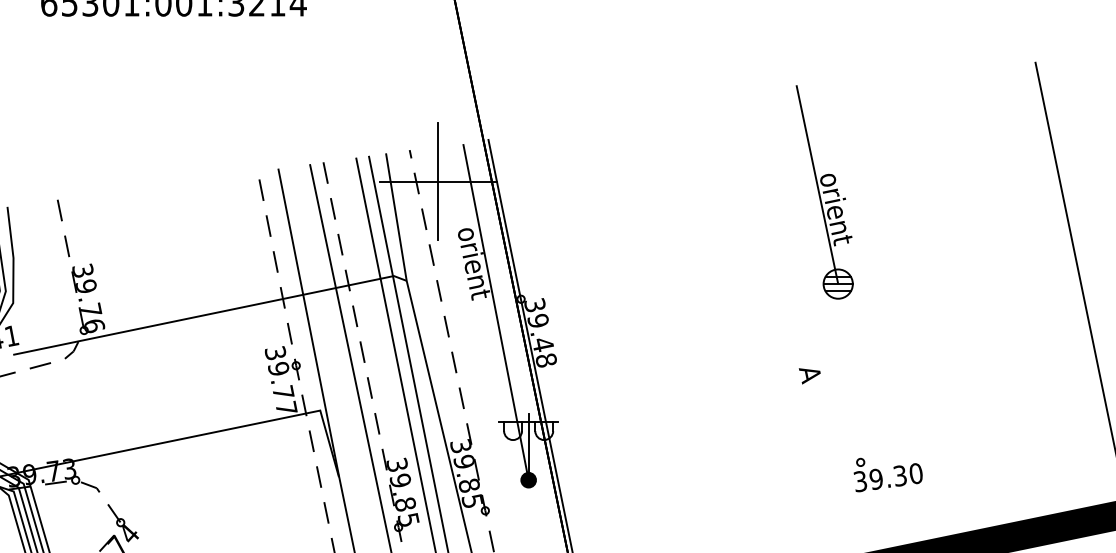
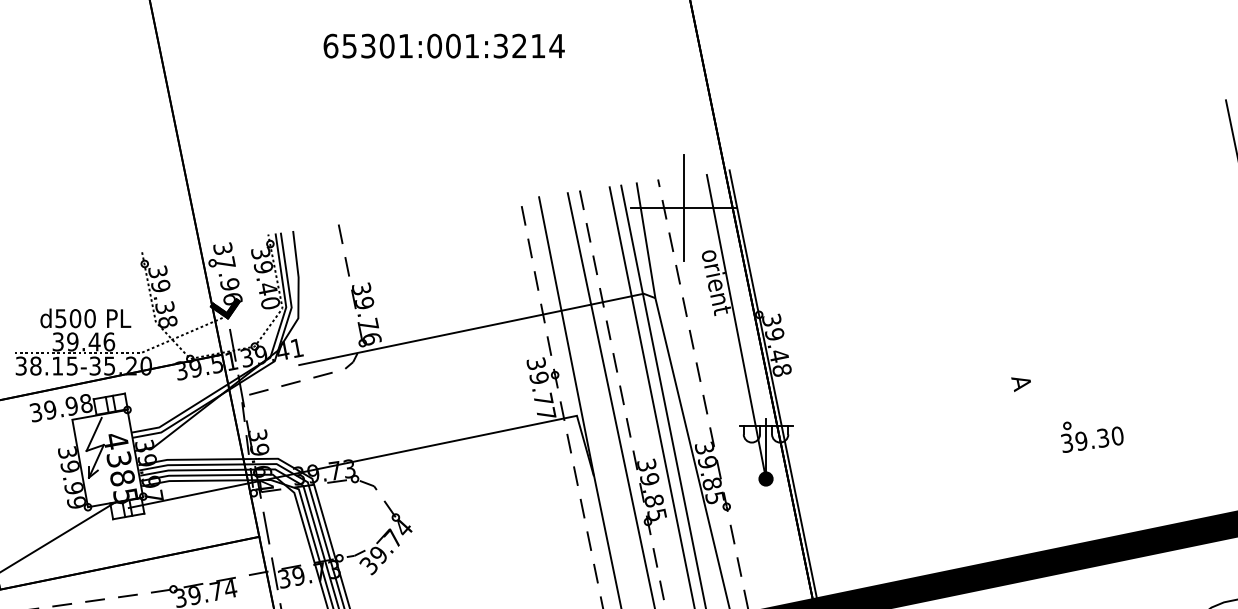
part: (824, 192) -> (1034, 217), removed
part: (888, 474) -> (1092, 436), moved

